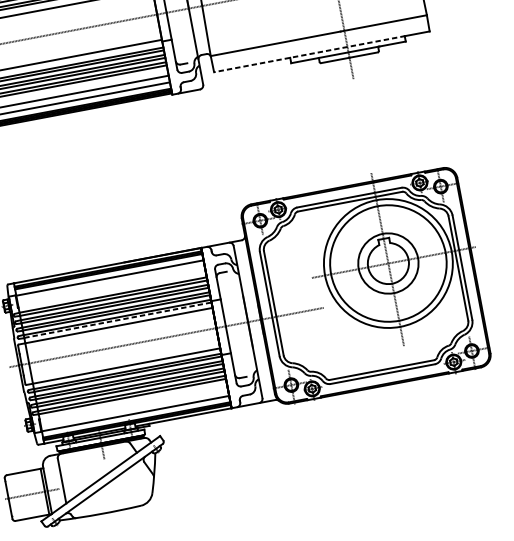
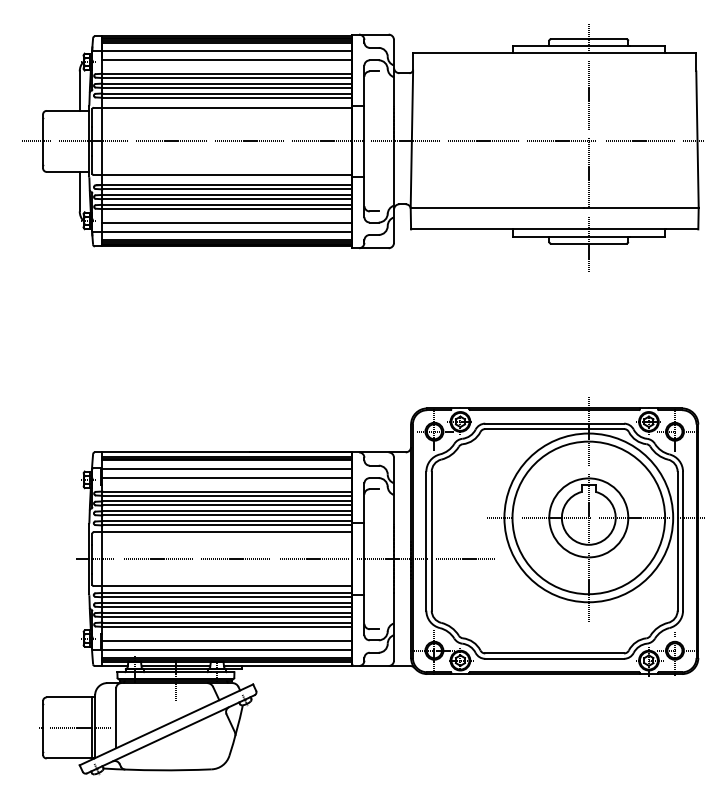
line: (309, 54) -> (538, 229), dashed -> solid
line: (110, 284) -> (226, 477), added
line: (118, 320) -> (227, 525), dashed -> solid
line: (133, 406) -> (226, 640), added

